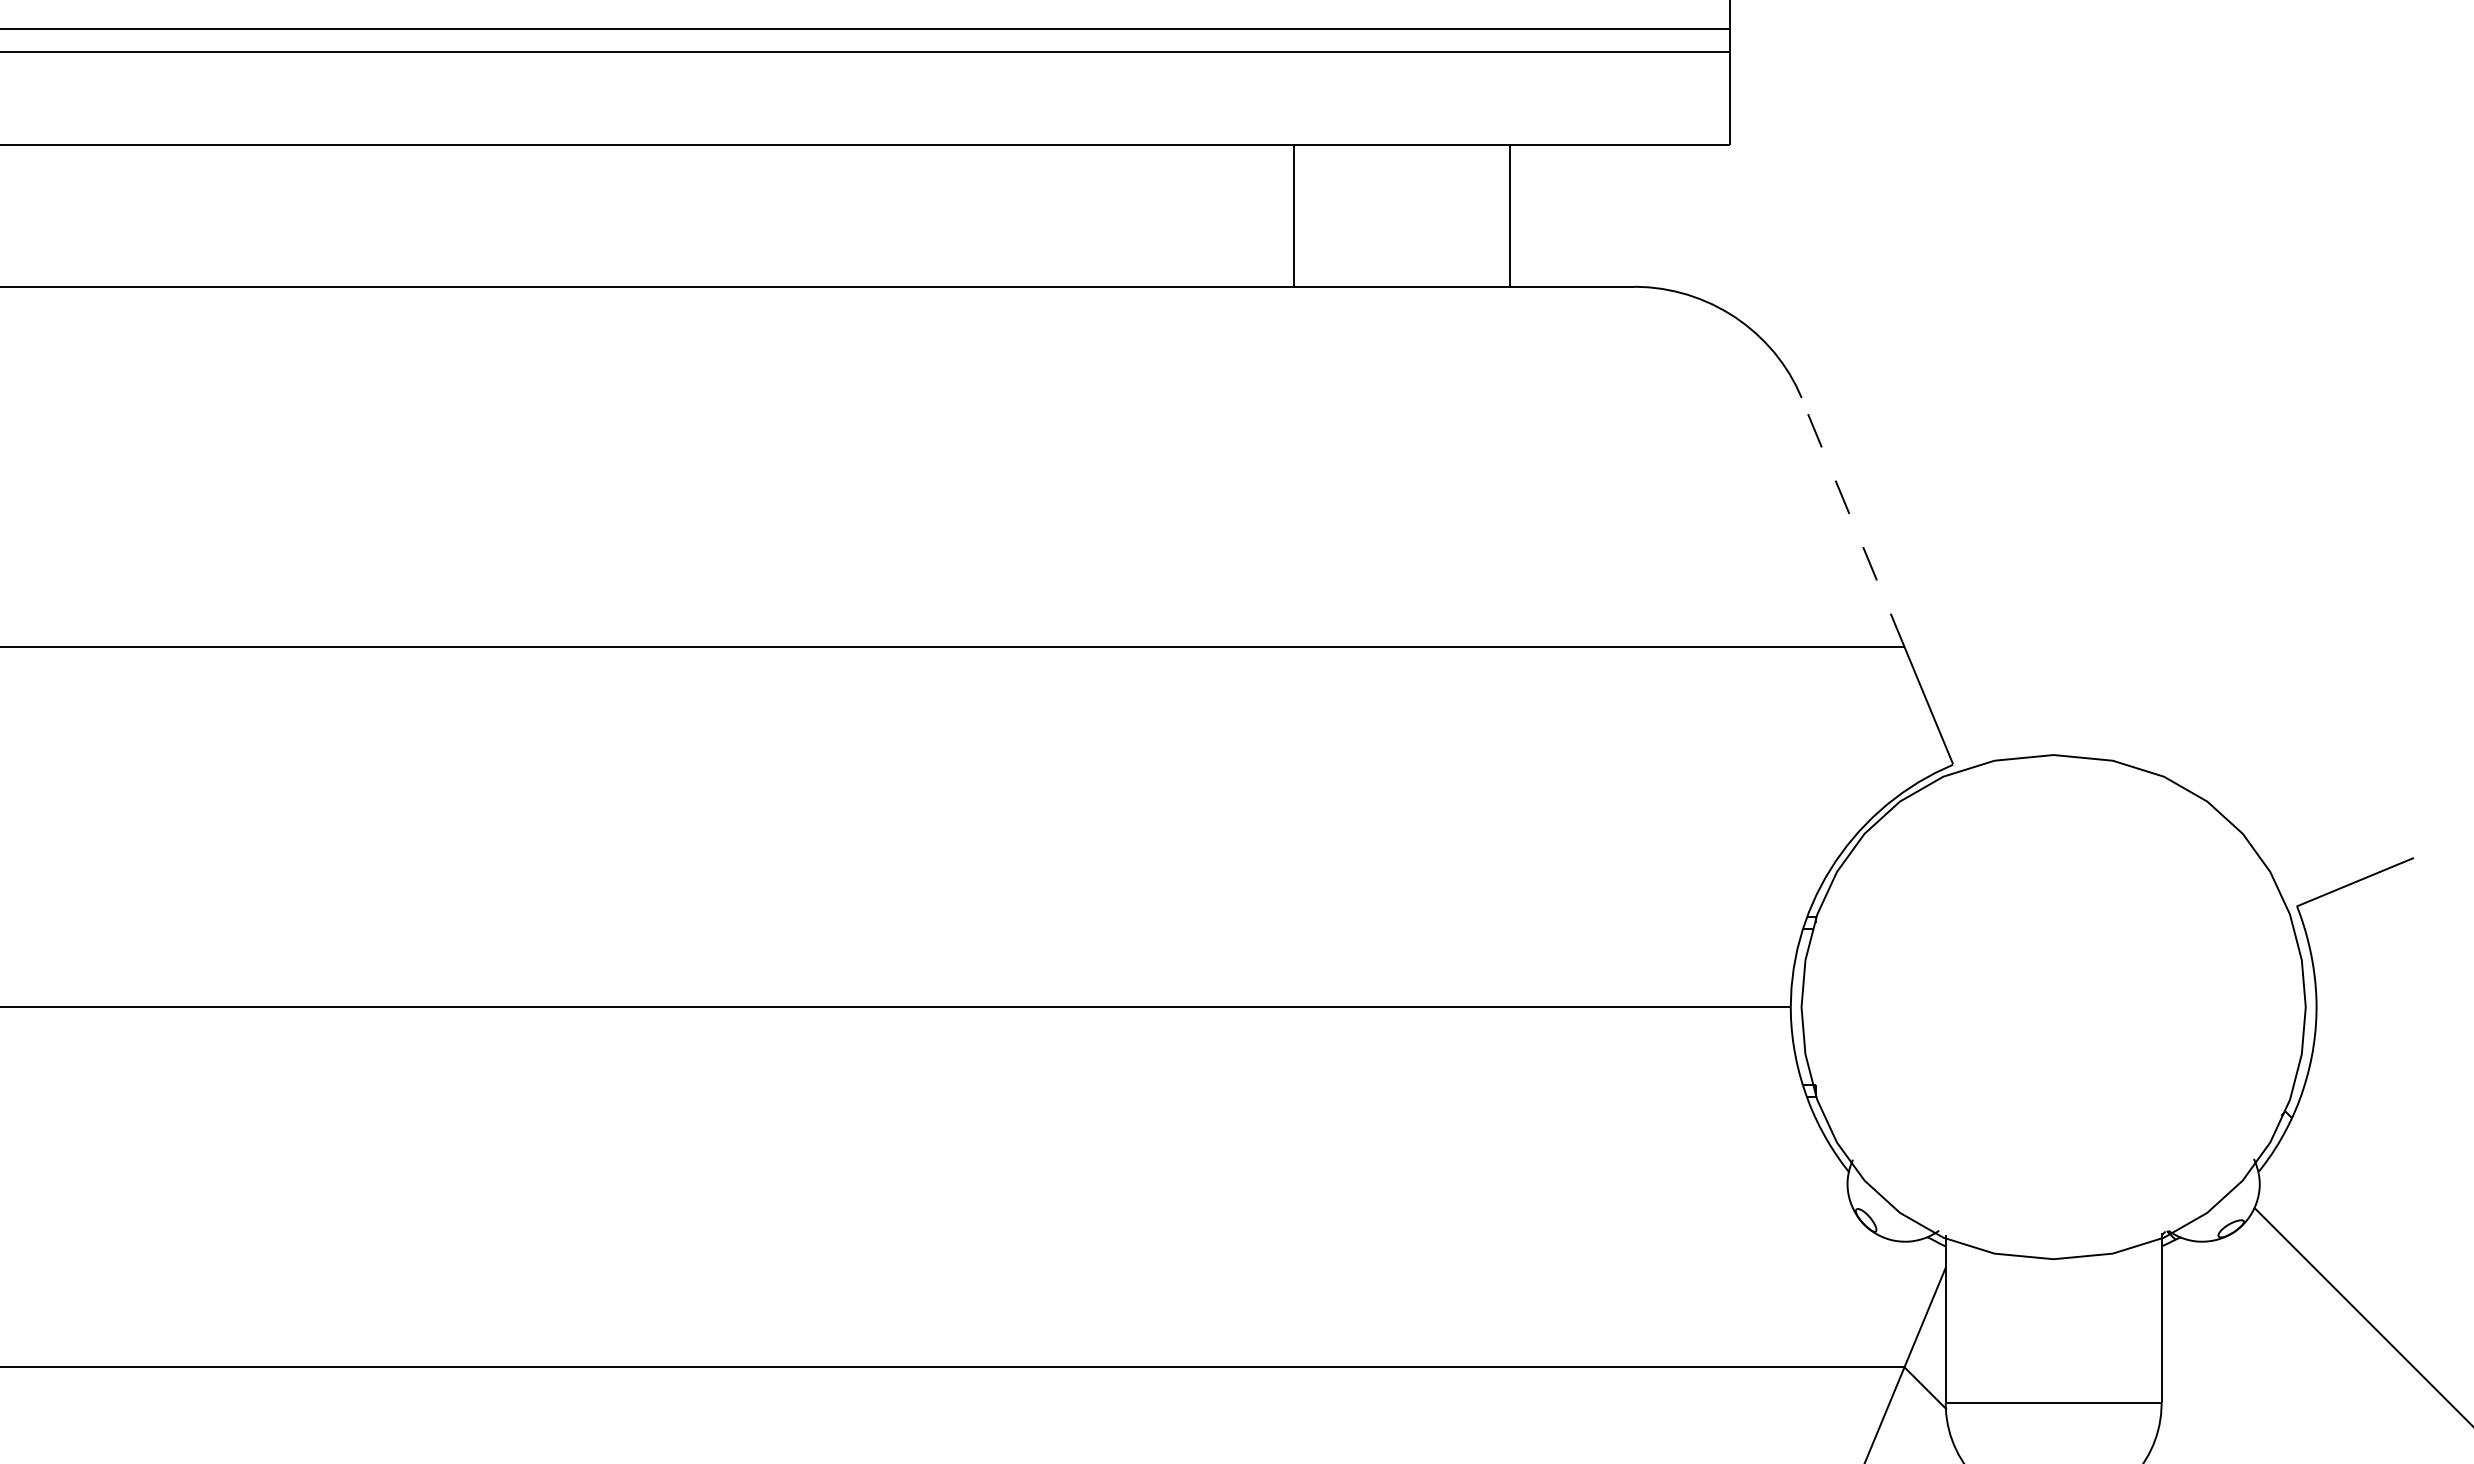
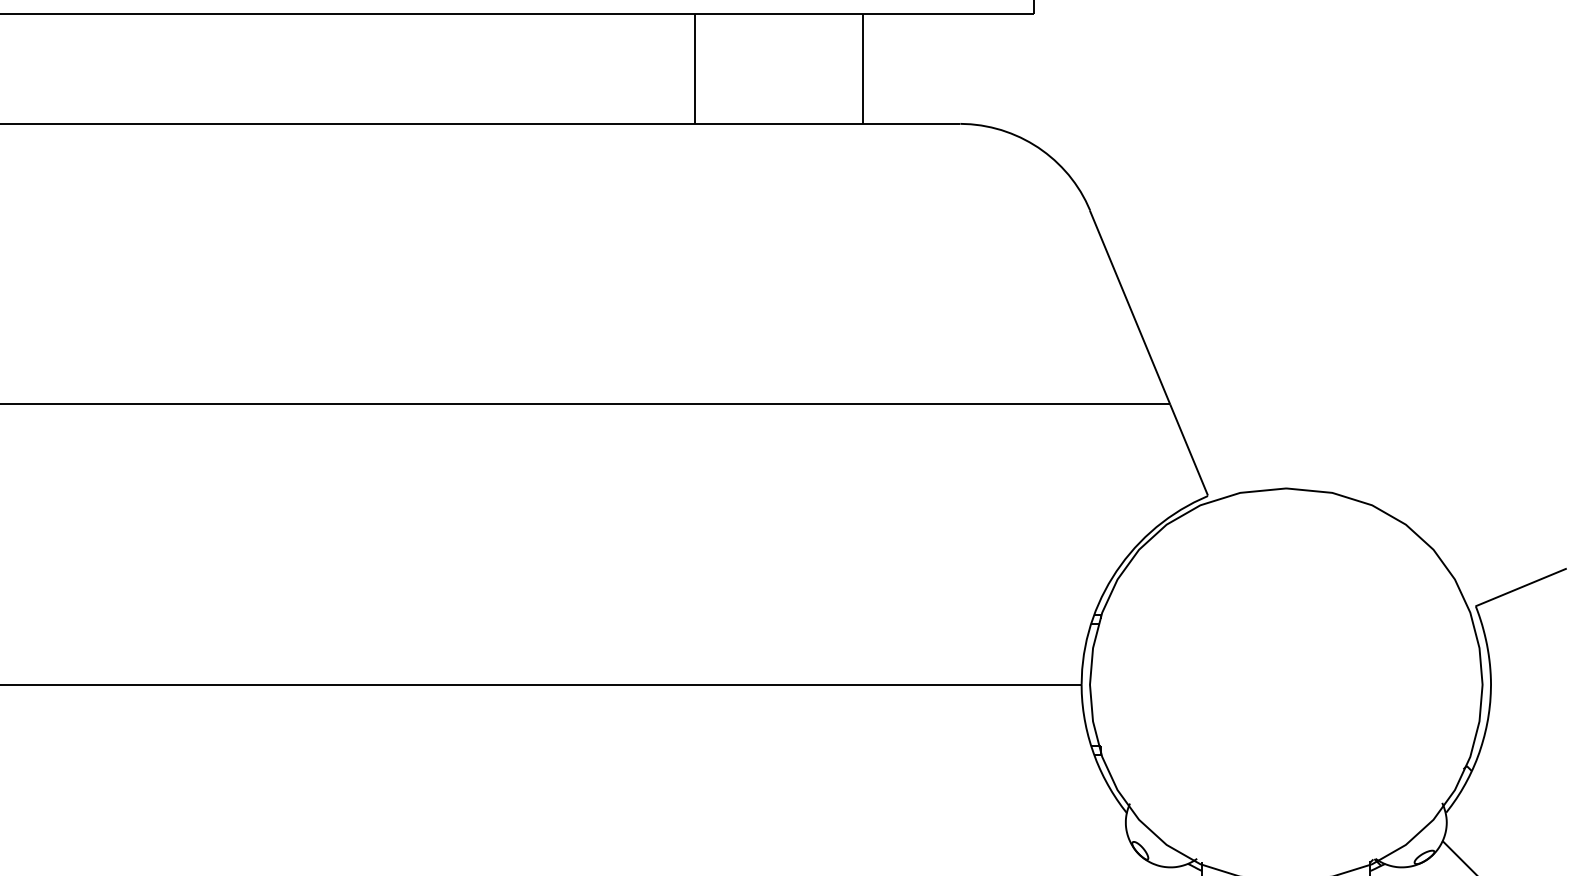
line: (1852, 522) -> (1129, 307), dashed -> solid

